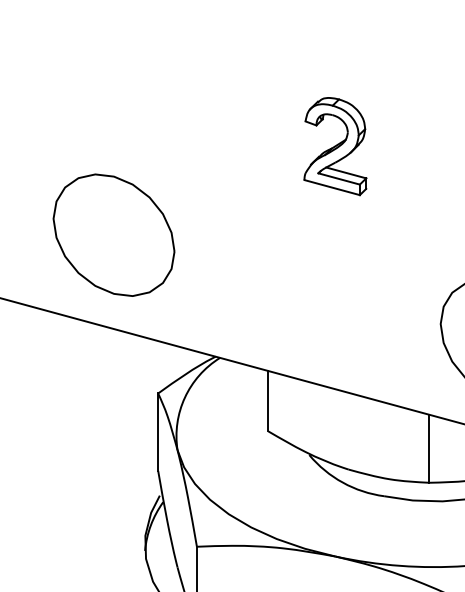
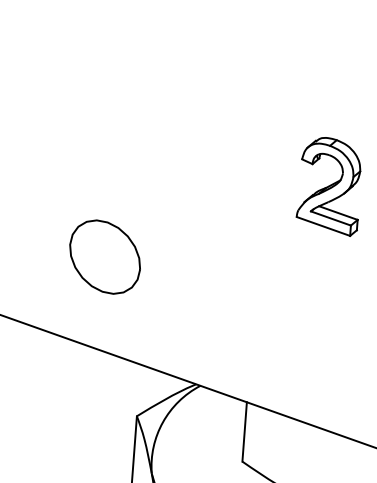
part: (113, 234) -> (104, 256), size x0.6

